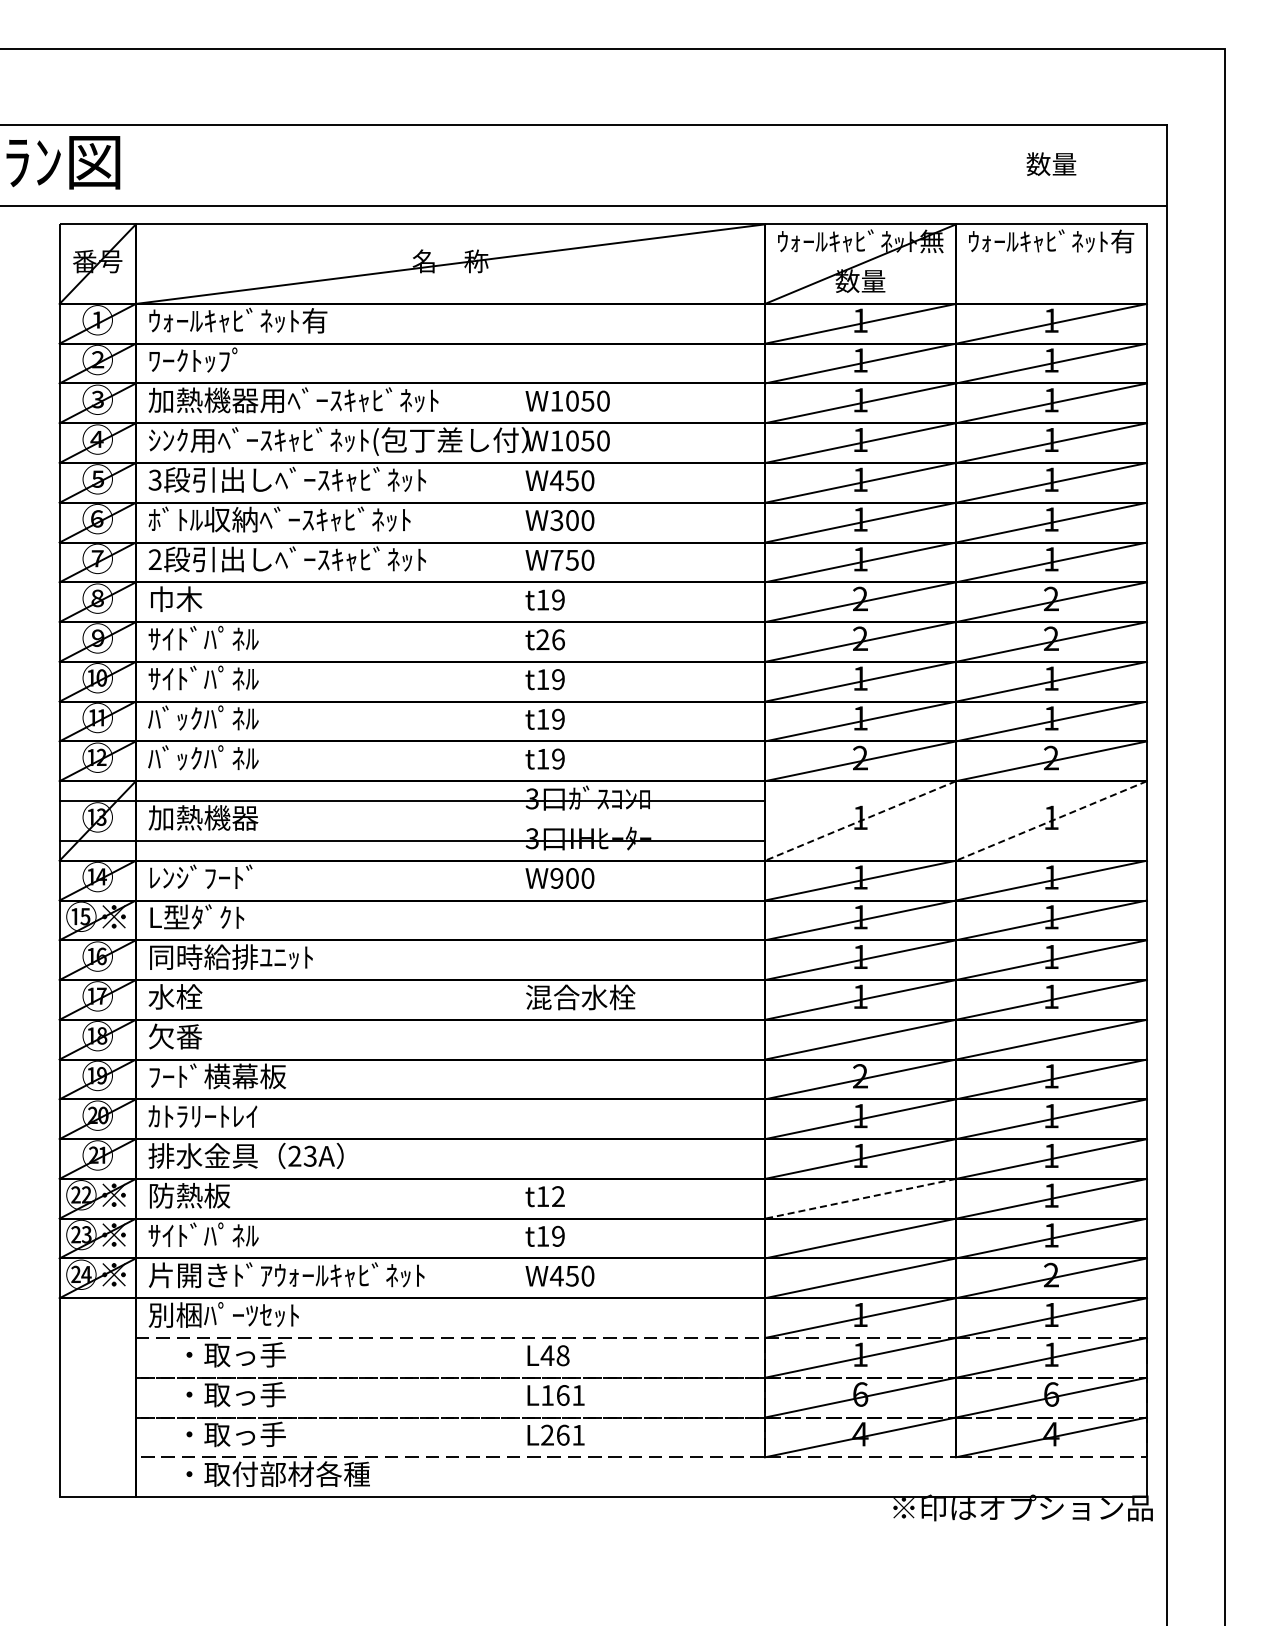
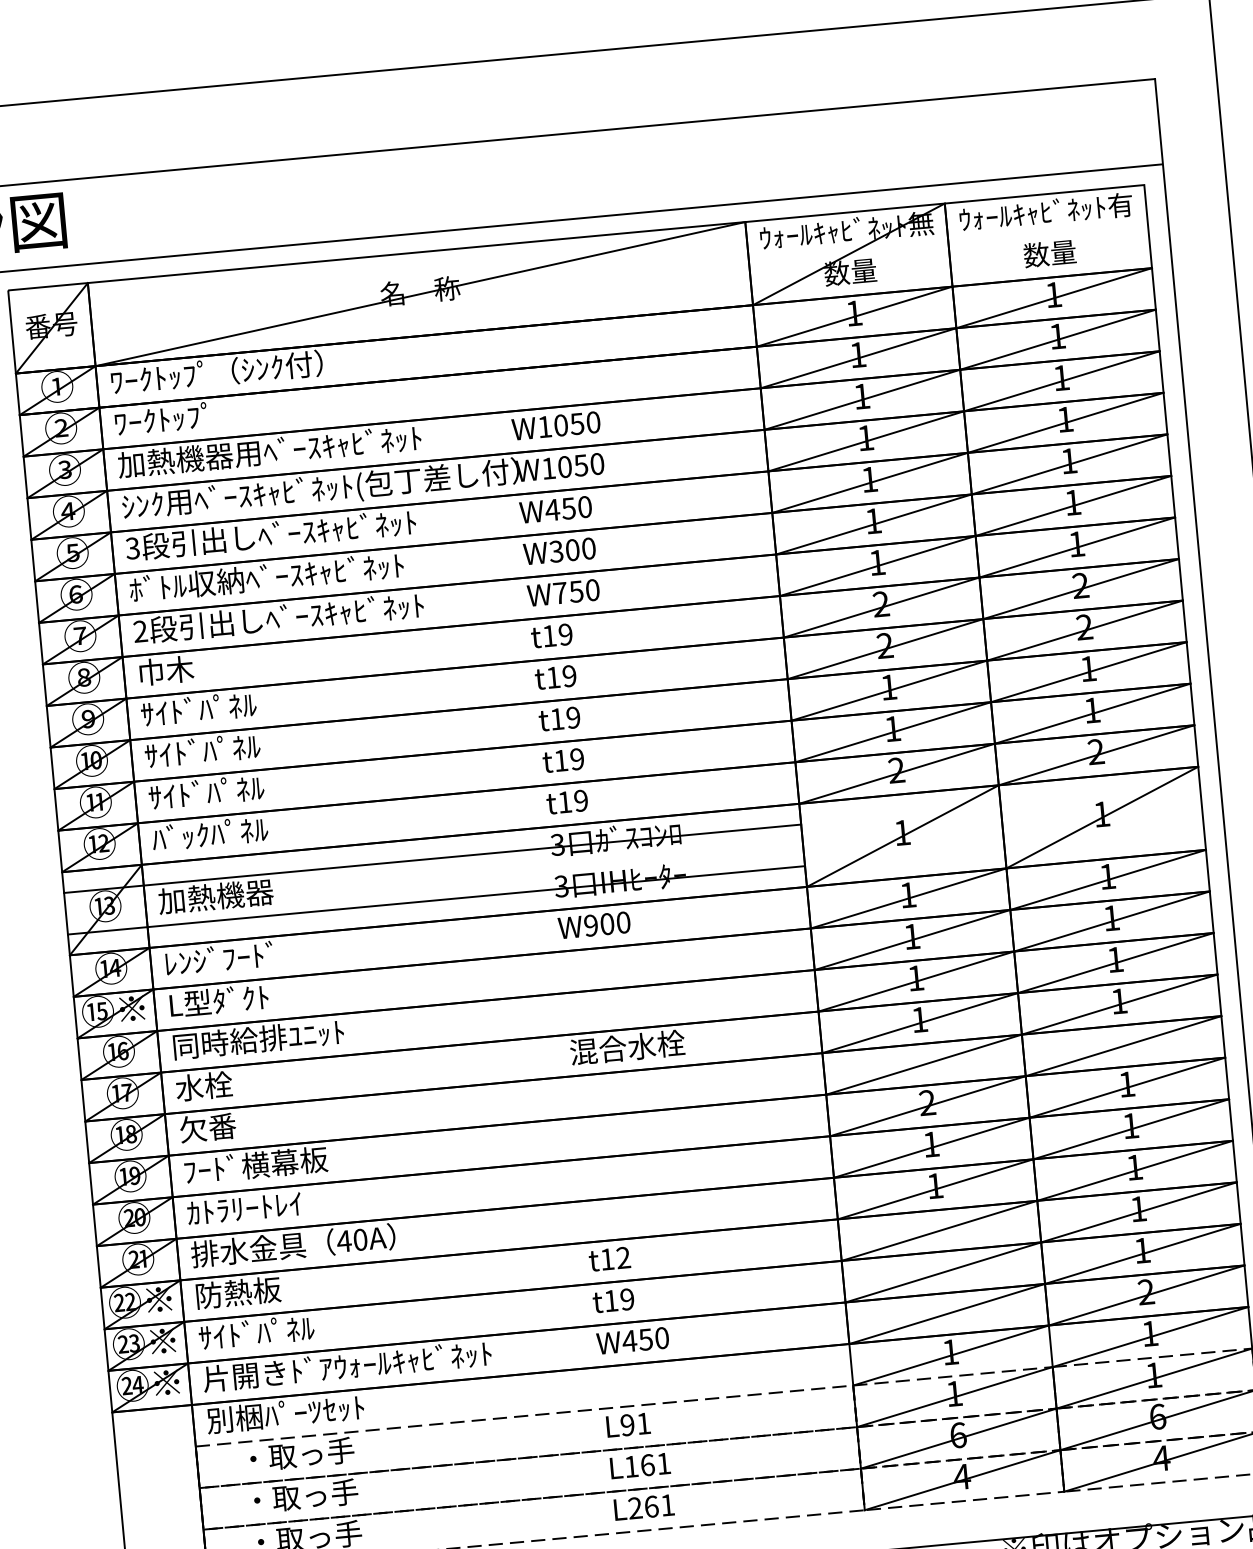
text: (1051, 163) -> (1049, 252), moved
text: (250, 320) -> (216, 372), ｳｫｰﾙｷｬﾋﾞﾈｯﾄ有 -> ﾜｰｸﾄｯﾌﾟ（ｼﾝｸ付）
text: (550, 639) -> (561, 676), t26 -> t19
text: (174, 717) -> (176, 794), ﾊﾞｯｸﾊﾟﾈﾙ -> ｻｲﾄﾞﾊﾟﾈﾙ
line: (860, 821) -> (902, 836), dashed -> solid
line: (1051, 821) -> (1102, 818), dashed -> solid
text: (301, 1155) -> (351, 1239), 23A -> 40A
line: (860, 1198) -> (939, 1230), dashed -> solid
text: (554, 1355) -> (634, 1424), L48 -> L91

